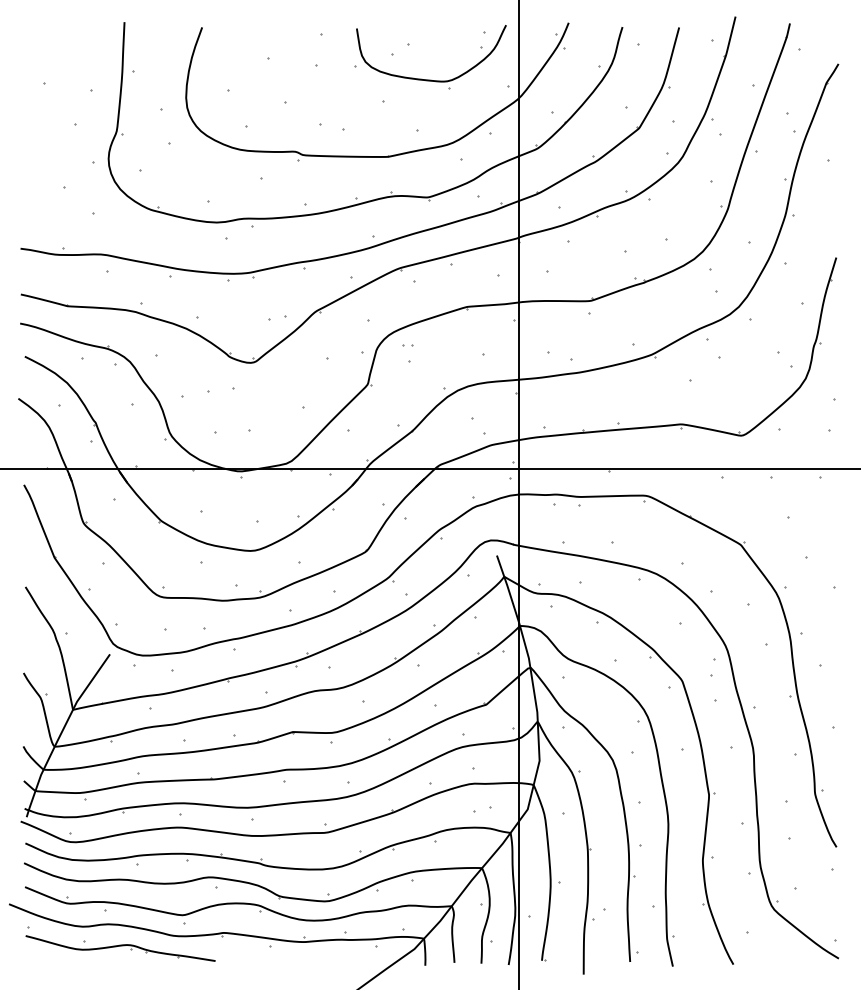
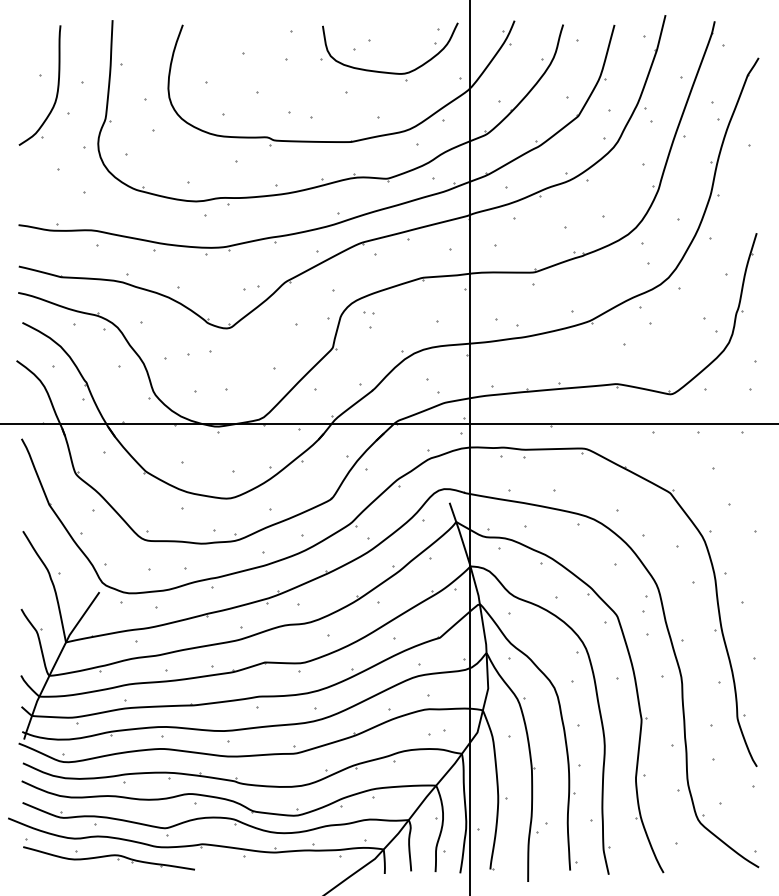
part: (63, 94) -> (57, 85), added

